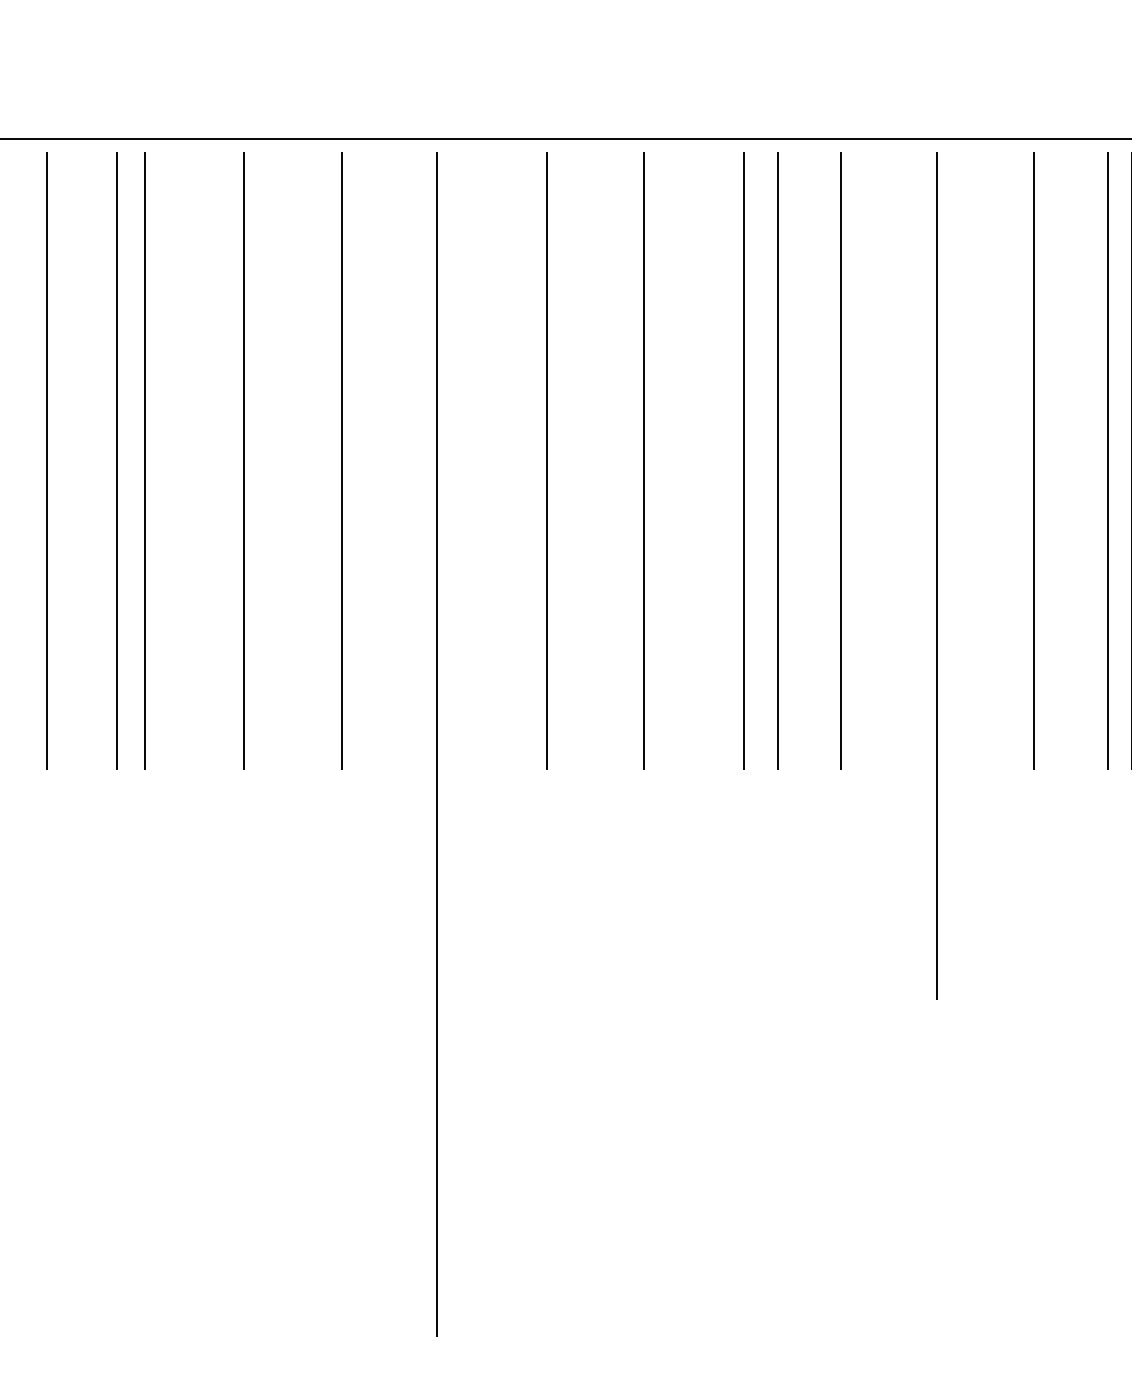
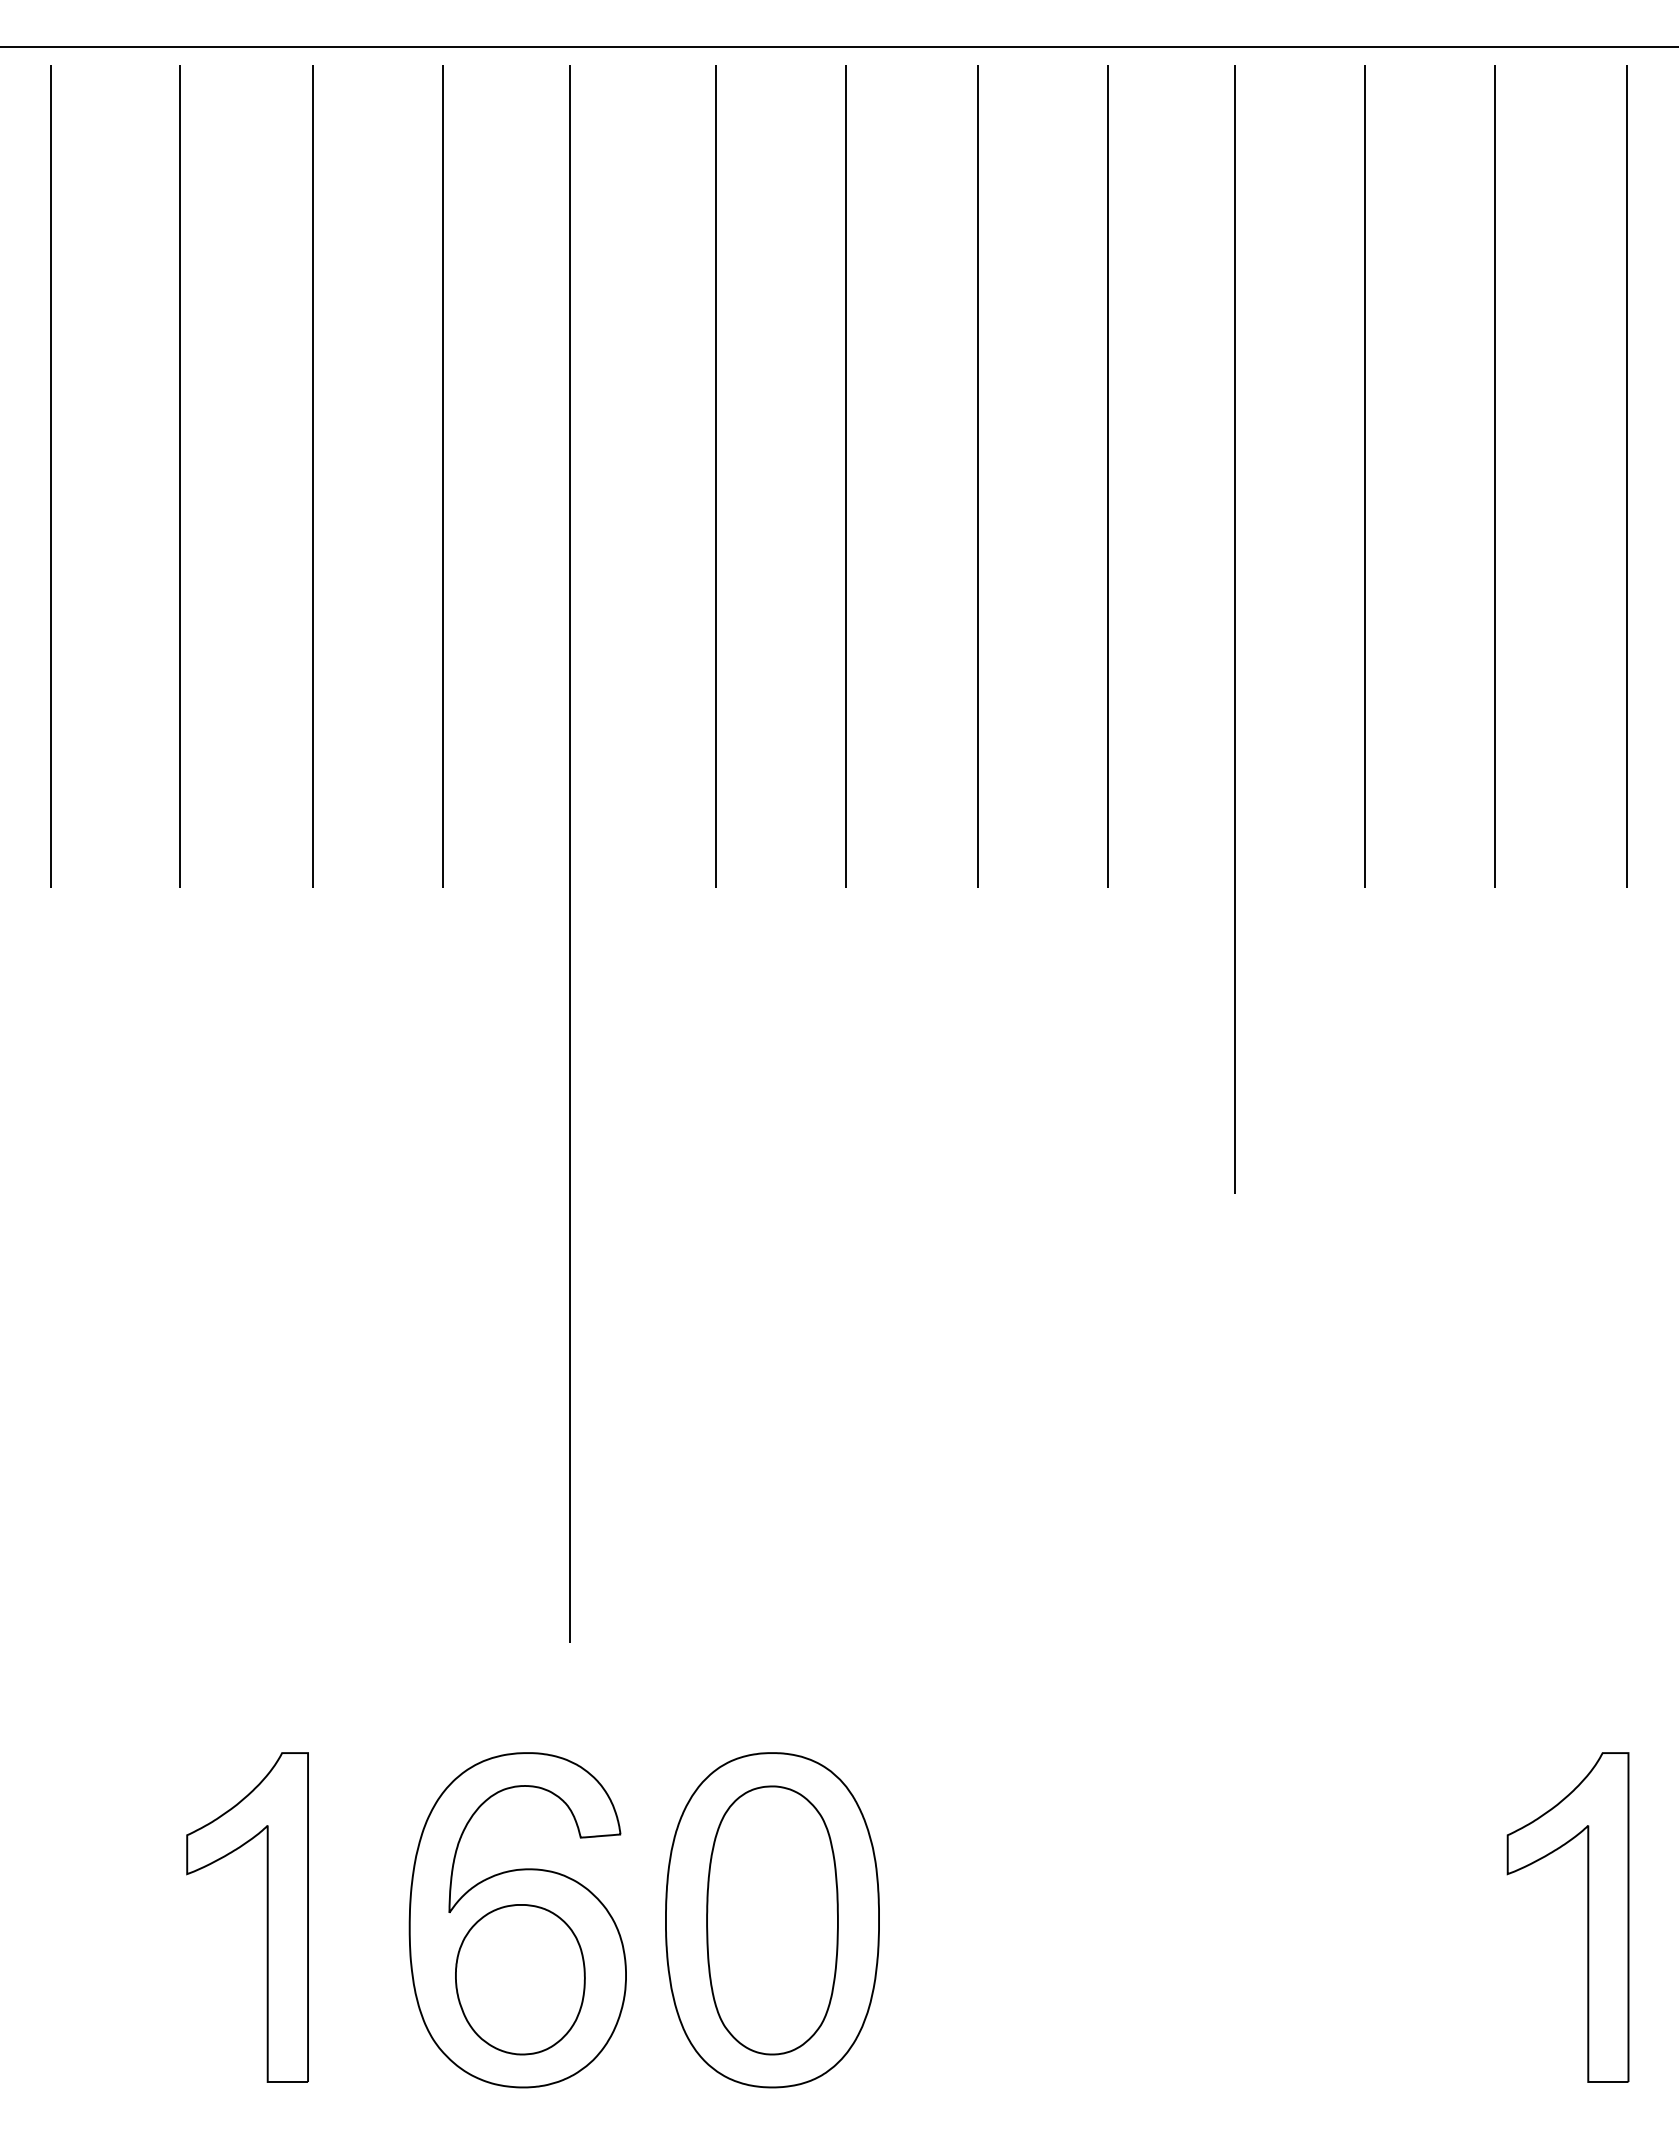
line: (116, 461) -> (142, 476), removed
line: (777, 461) -> (1023, 476), removed
line: (1107, 461) -> (1462, 476), removed

